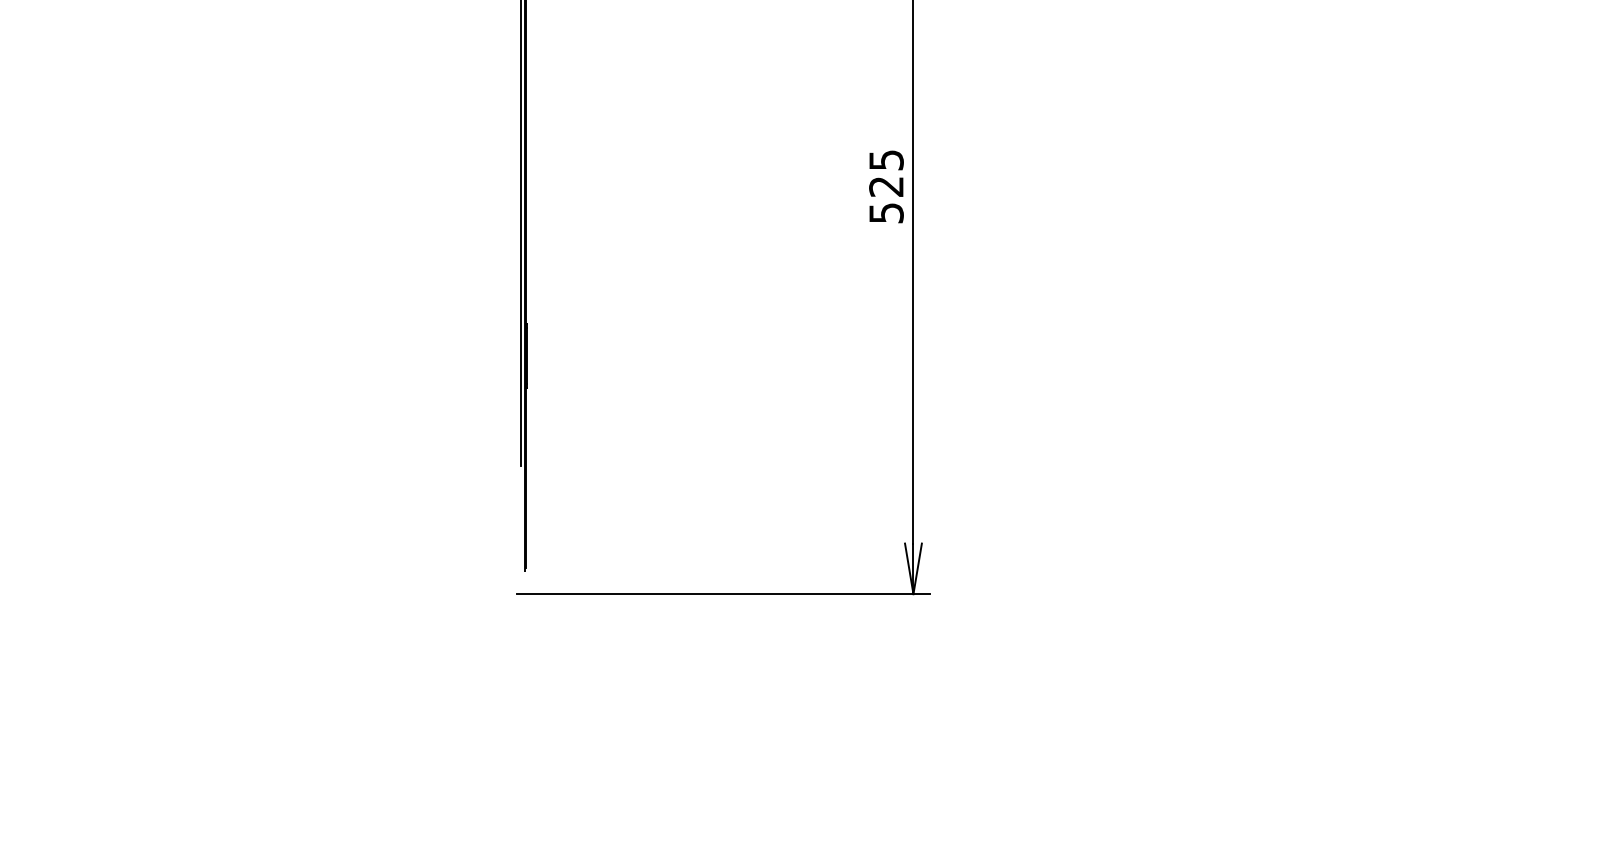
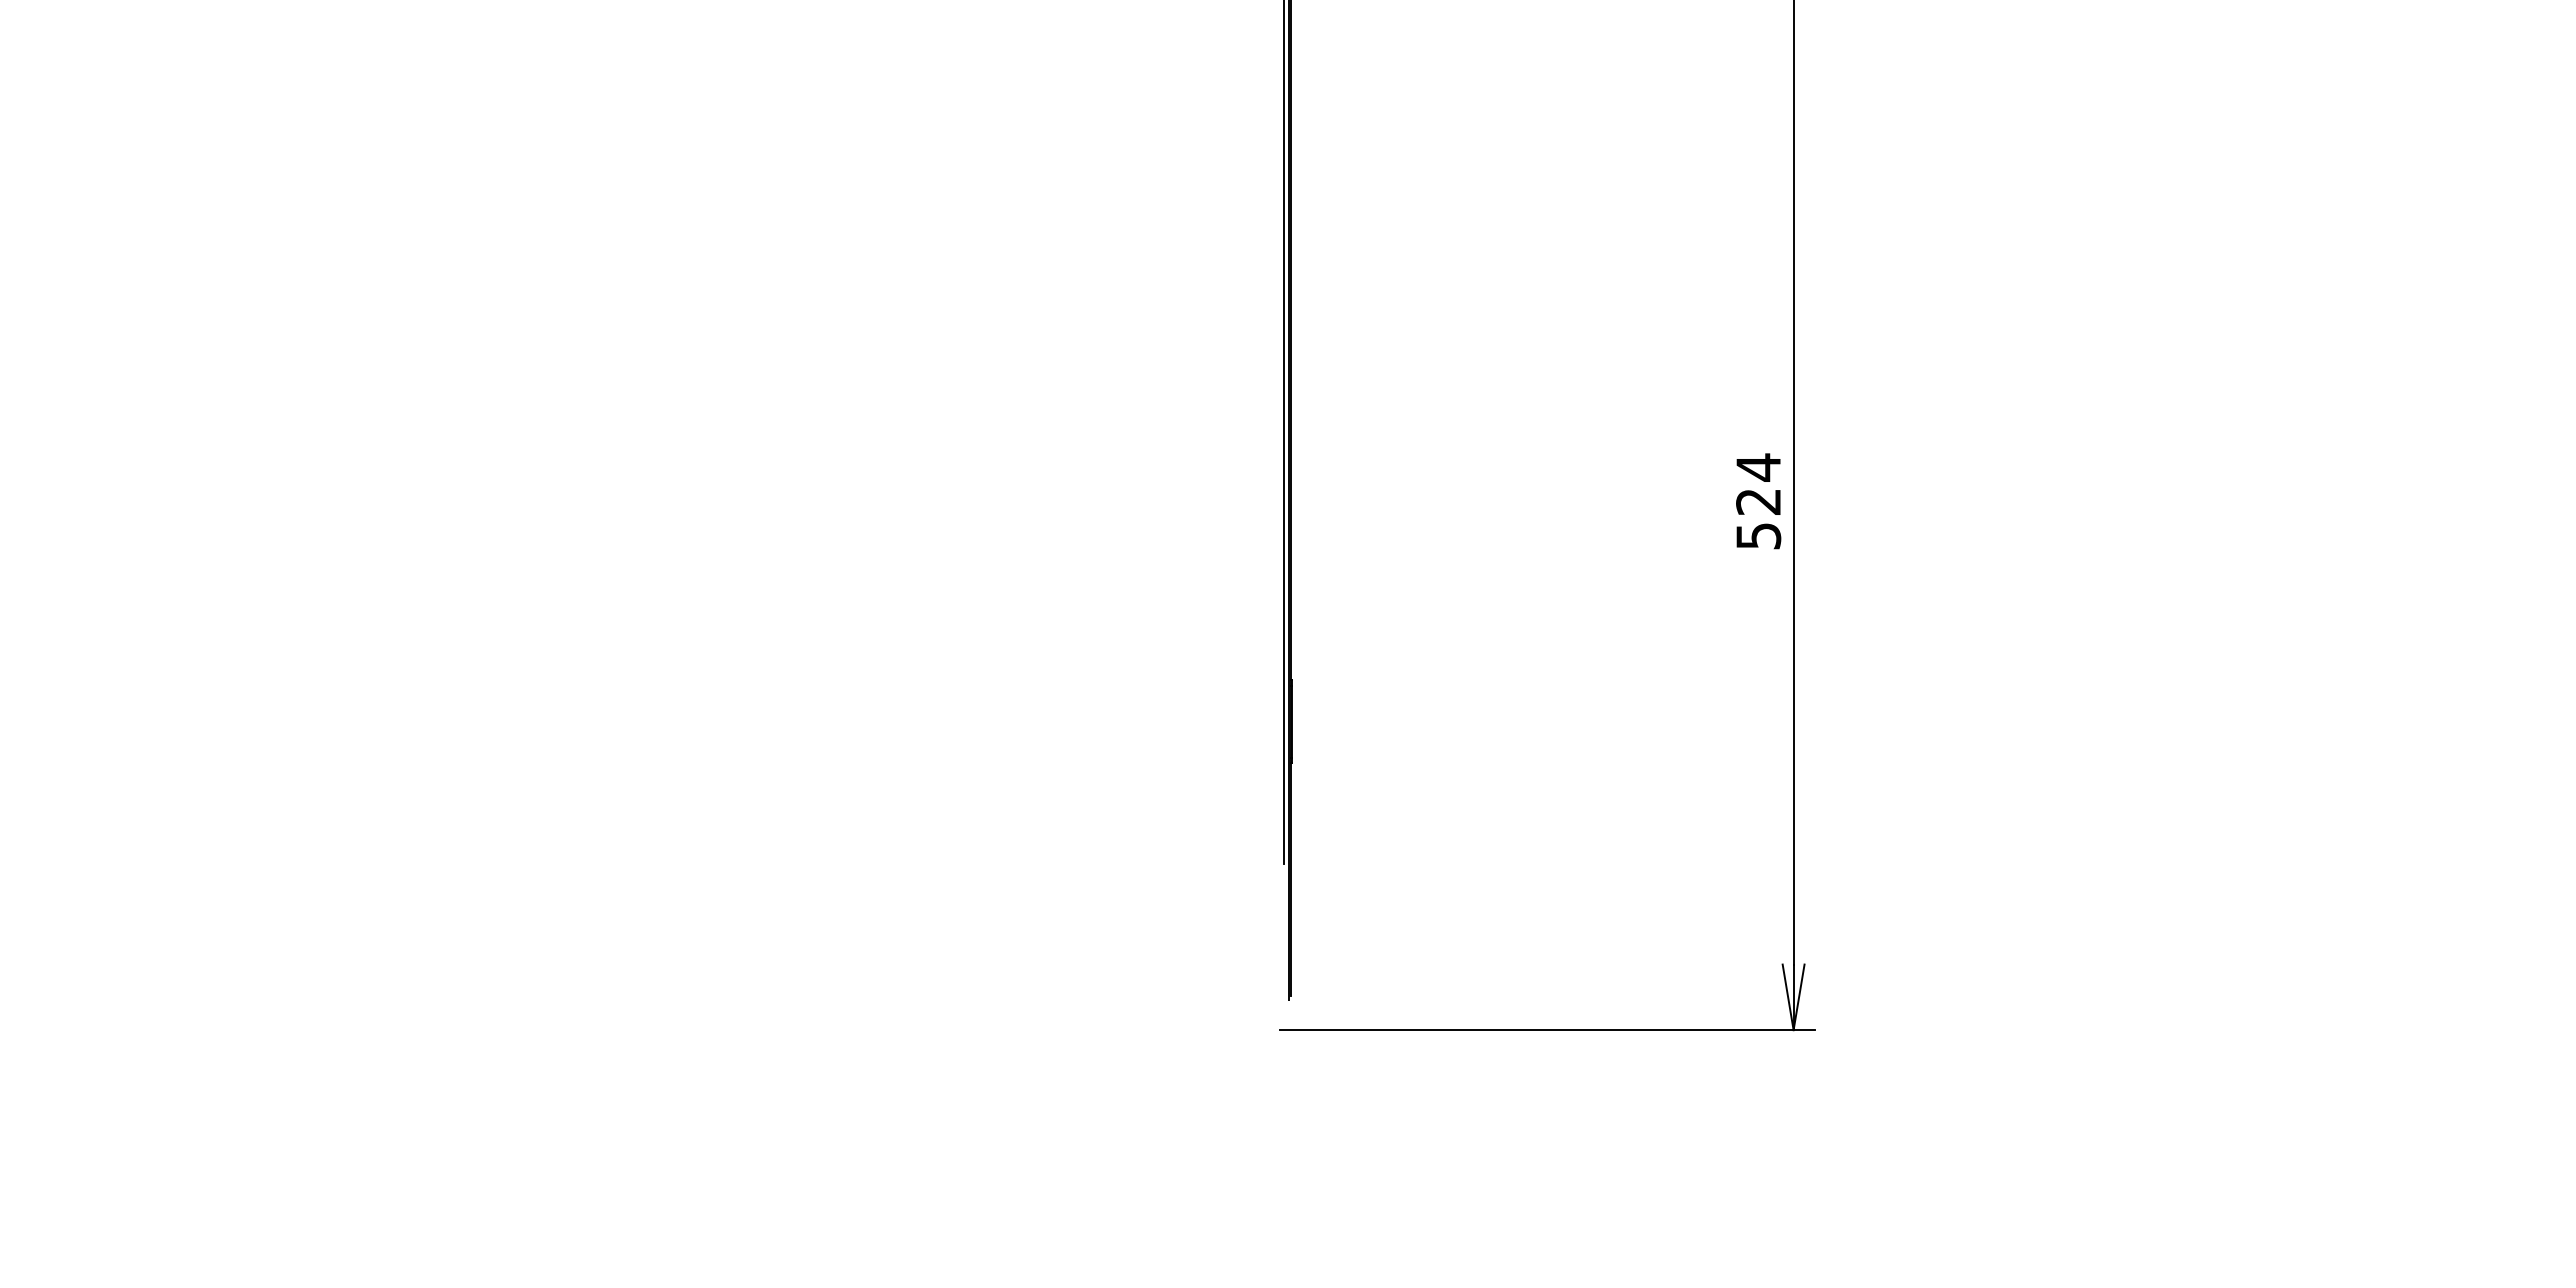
text: (886, 160) -> (1758, 467), 525 -> 524

